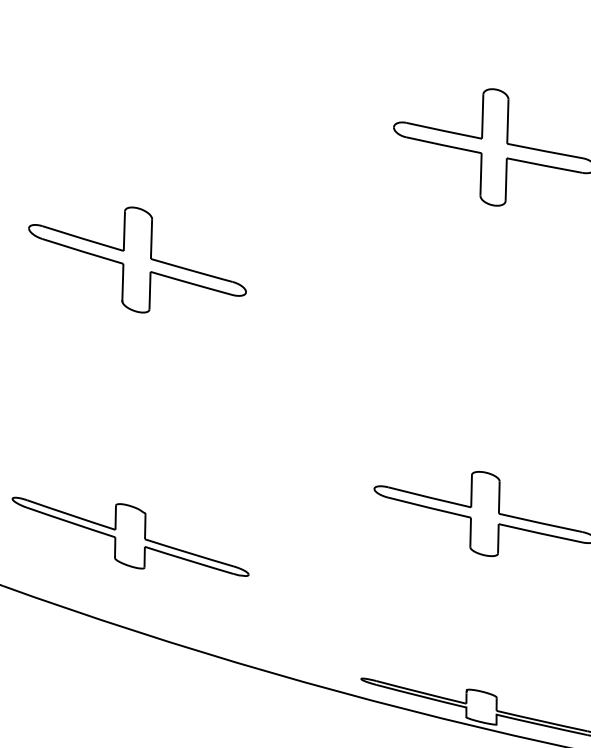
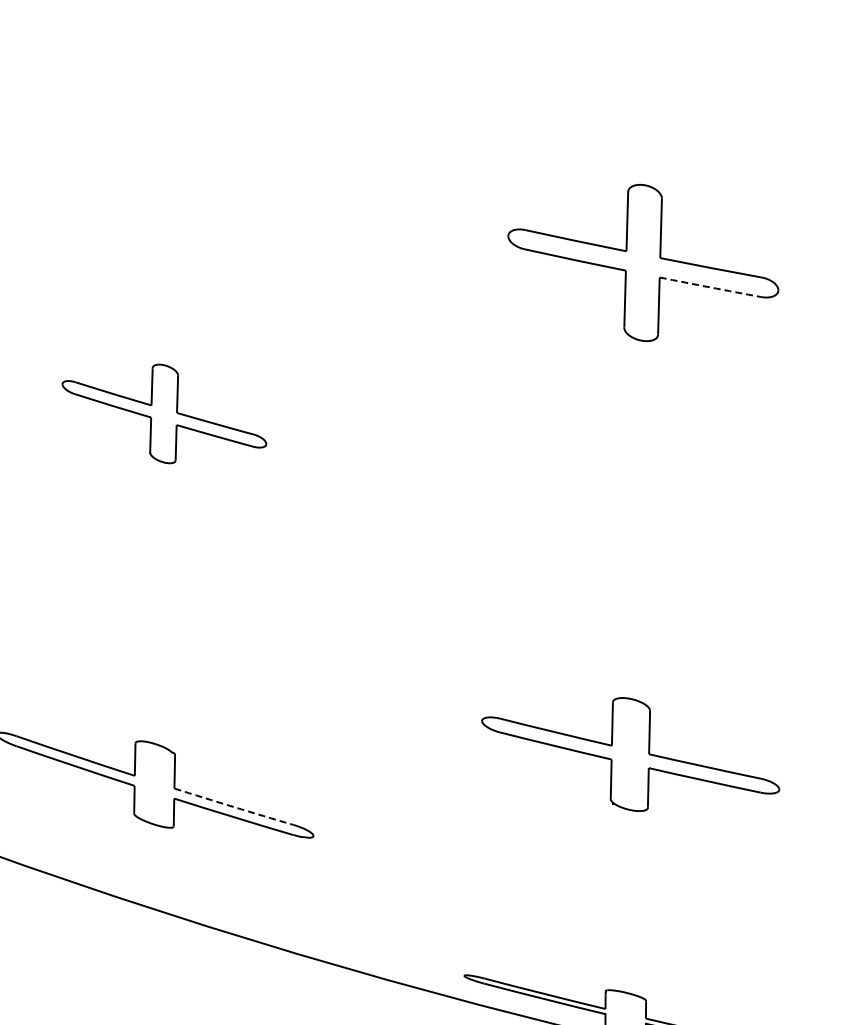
arc: (544, 165) -> (710, 287), solid -> dashed
part: (137, 259) -> (164, 413), size x0.7
arc: (189, 553) -> (233, 807), solid -> dashed

